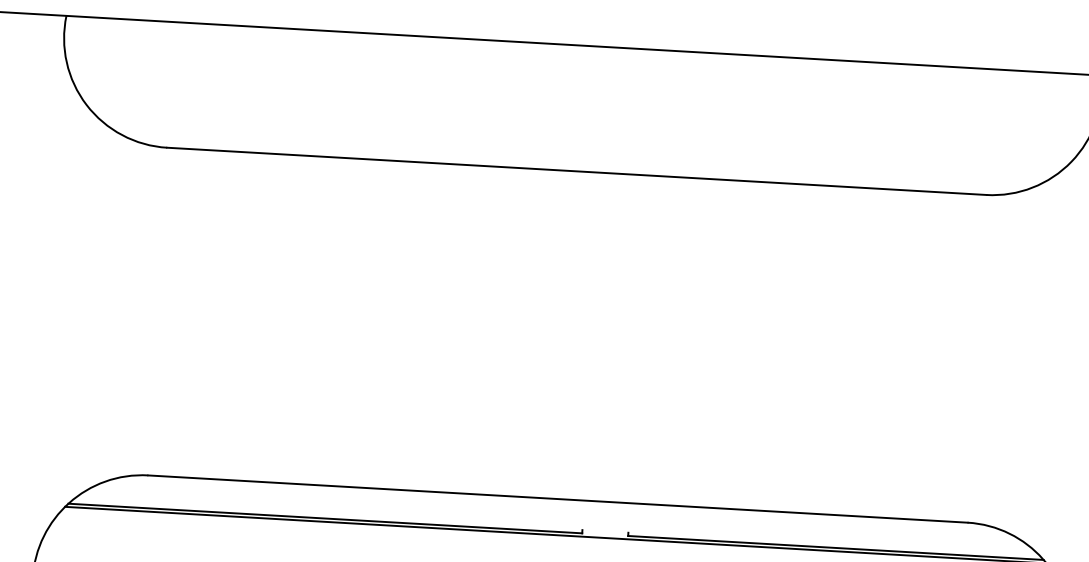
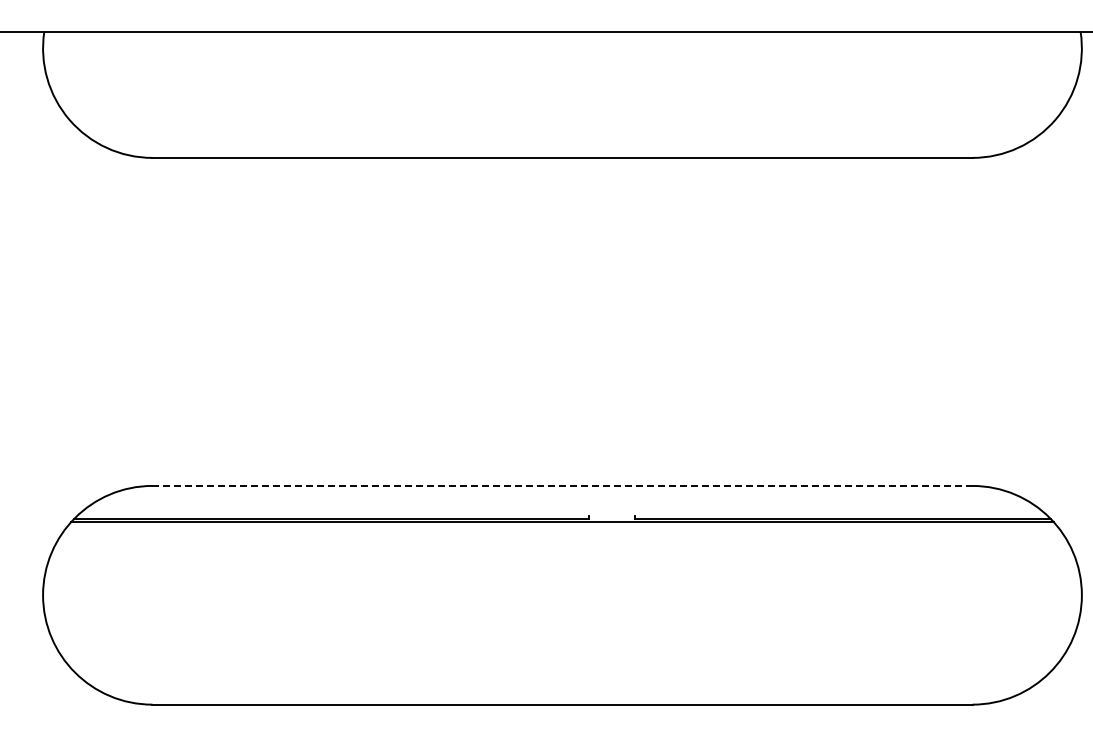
line: (558, 498) -> (562, 485), solid -> dashed

